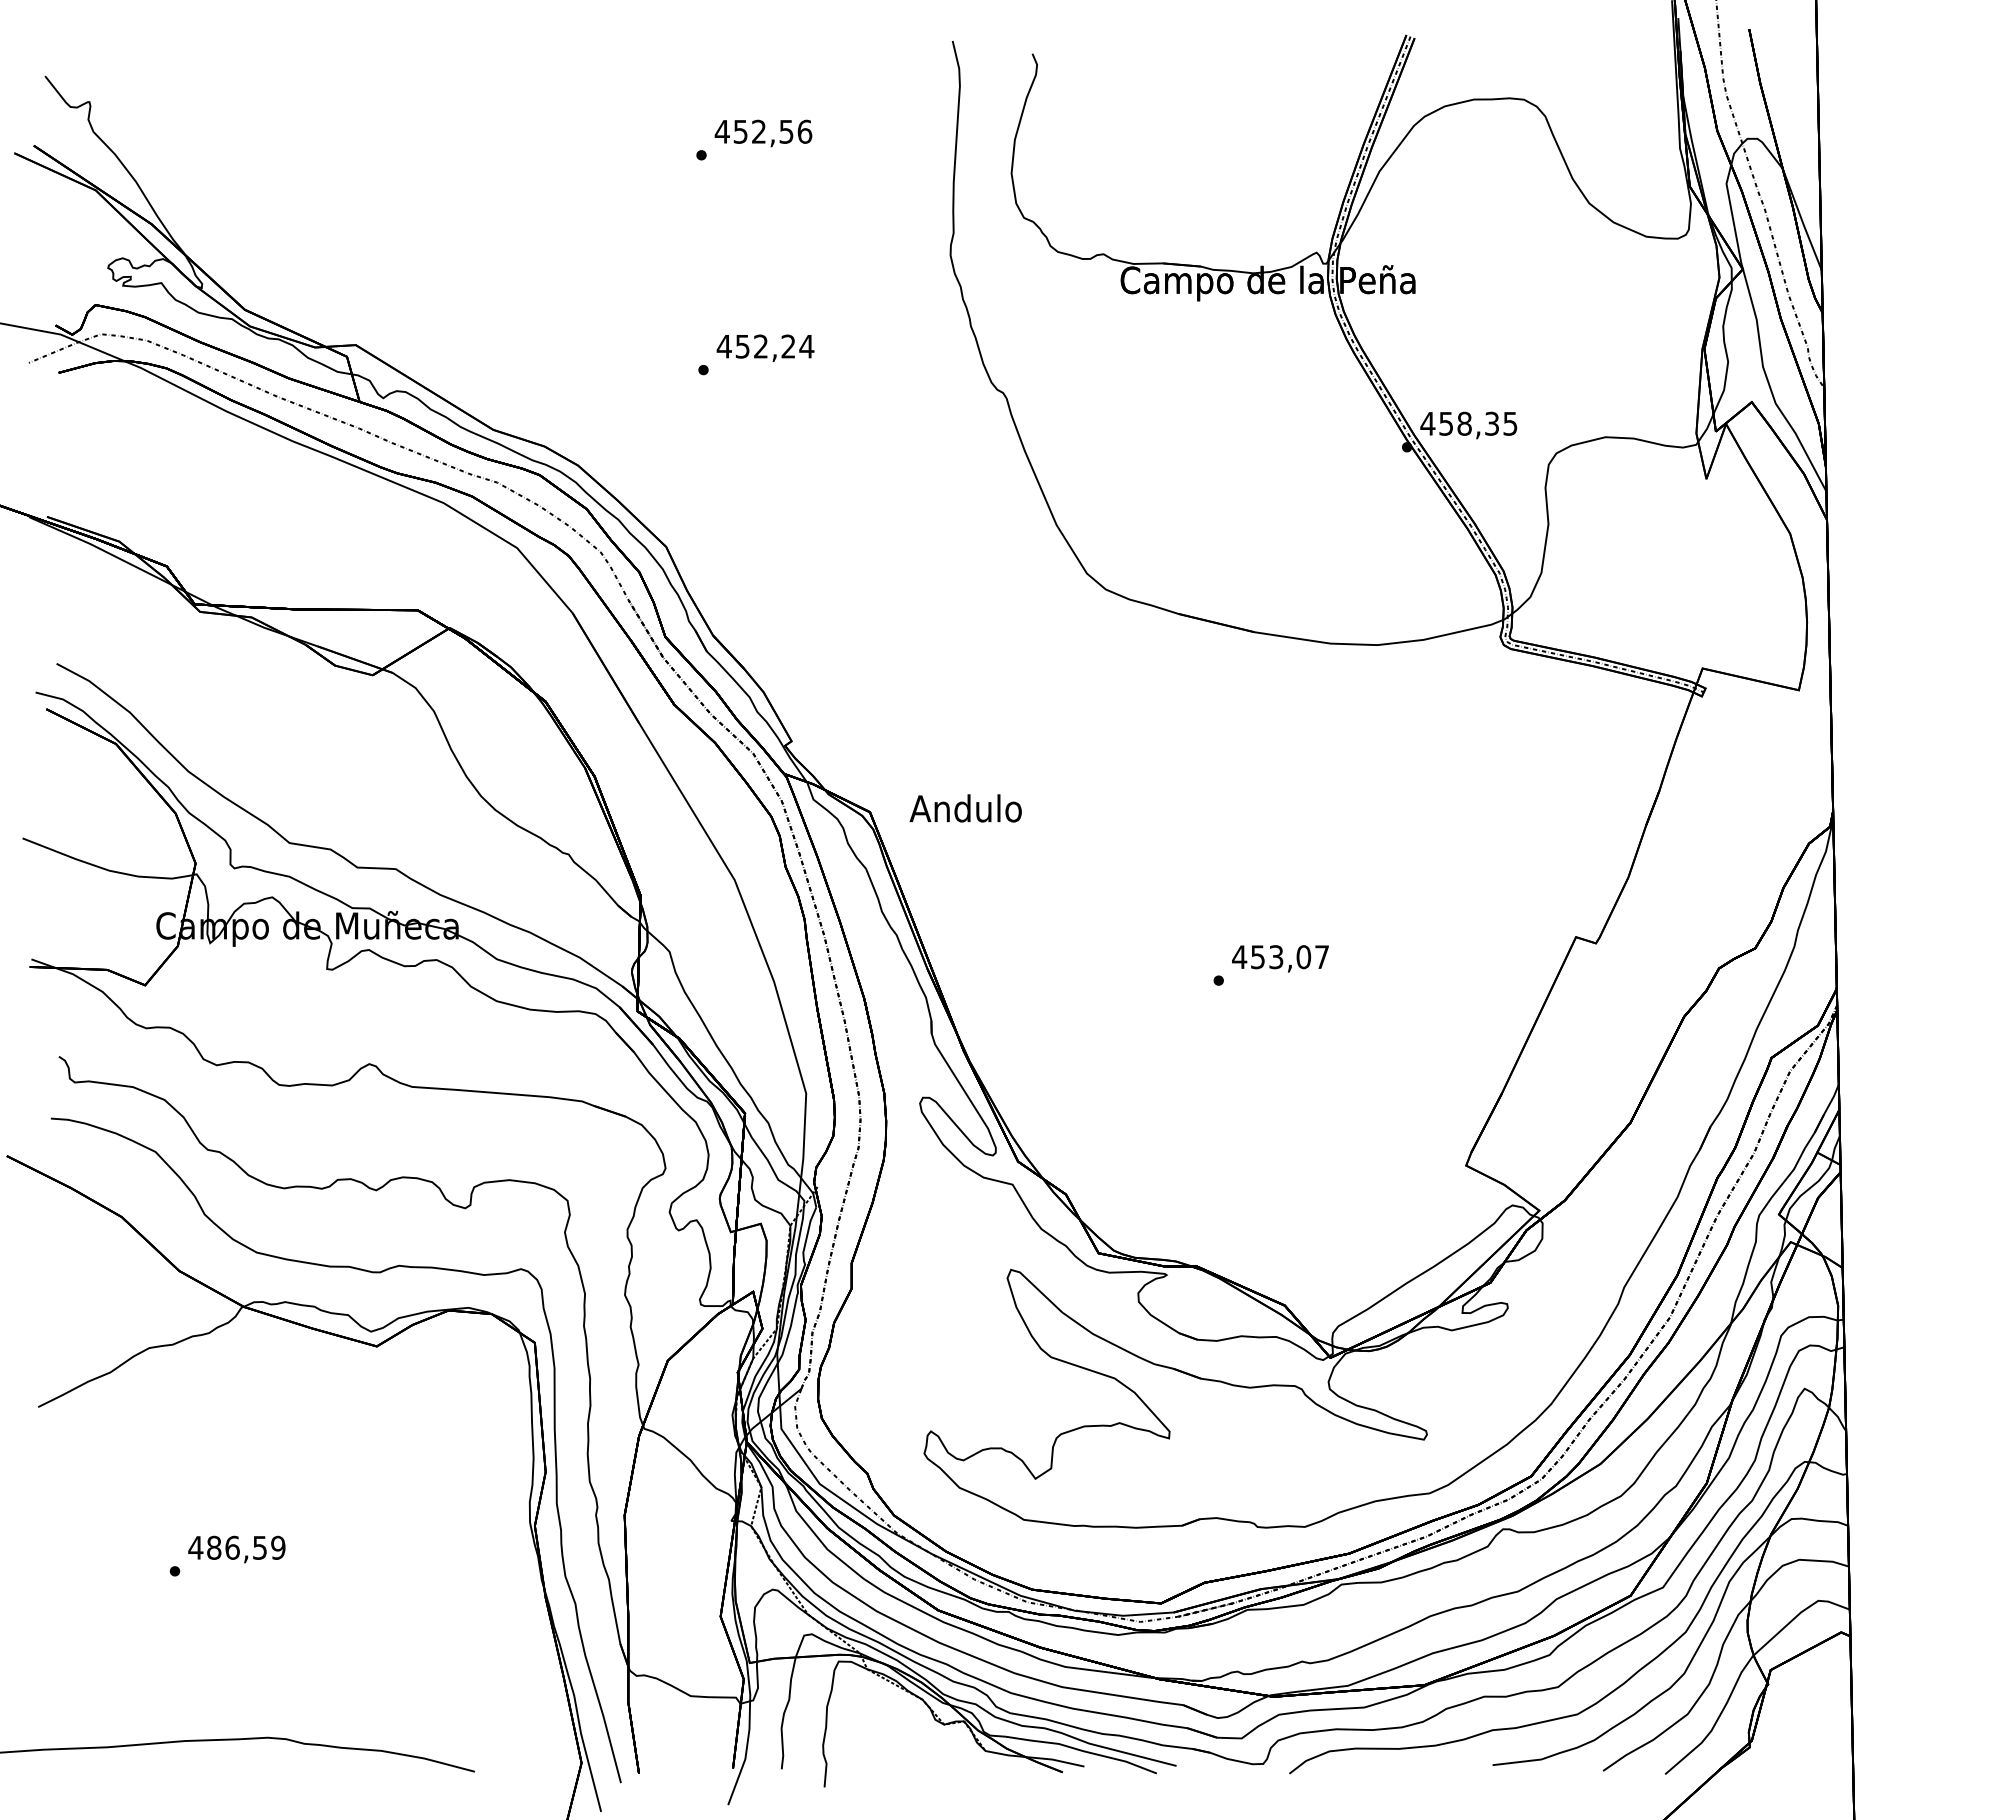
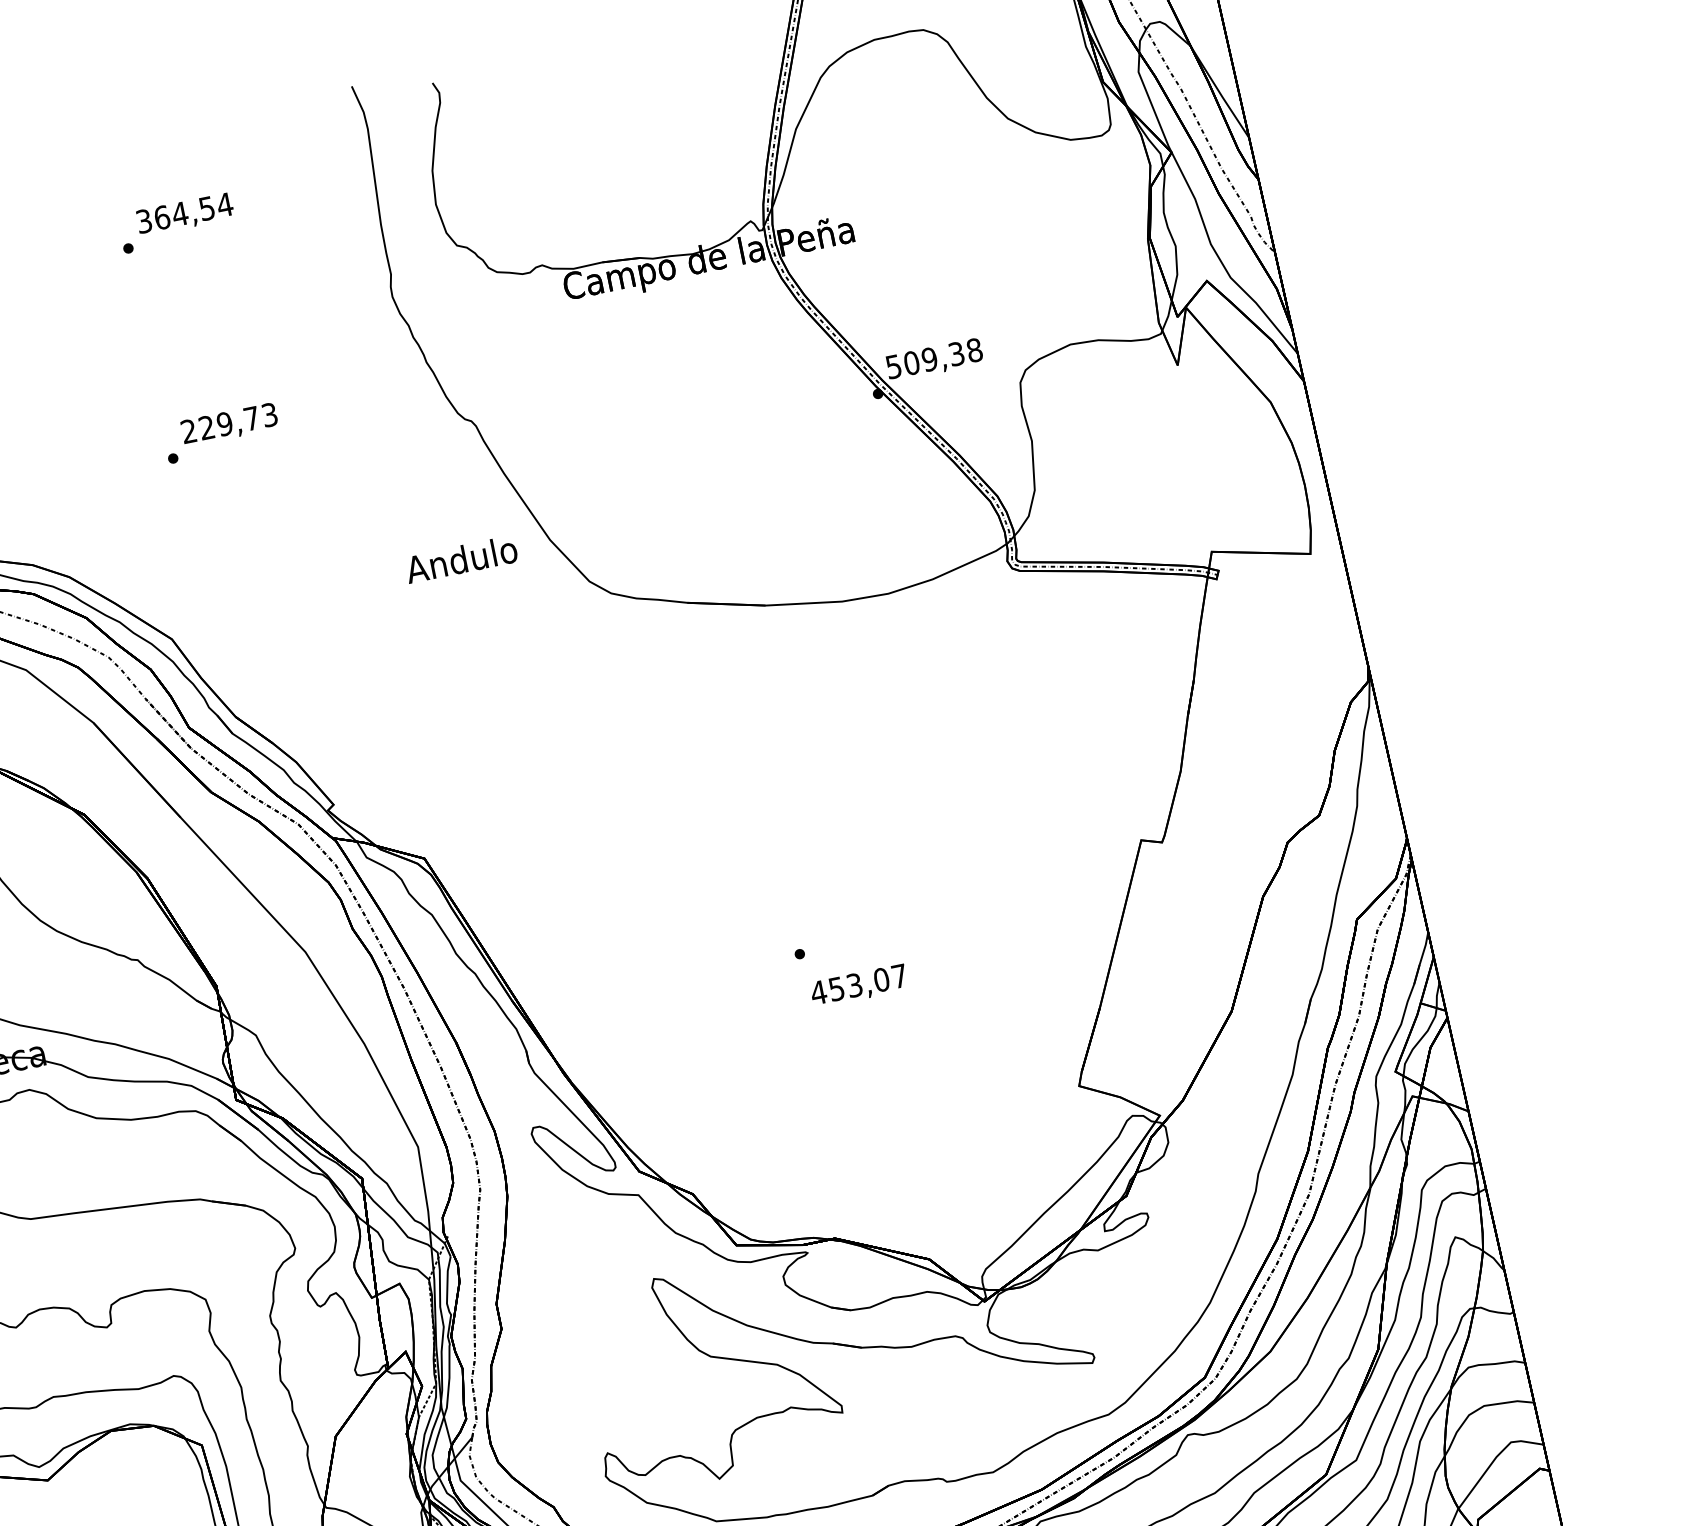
text: (763, 131) -> (184, 212), 452,56 -> 364,54
text: (765, 346) -> (229, 423), 452,24 -> 229,73
text: (1468, 423) -> (933, 358), 458,35 -> 509,38
text: (965, 808) -> (461, 559), moved
text: (1280, 958) -> (859, 985), moved

